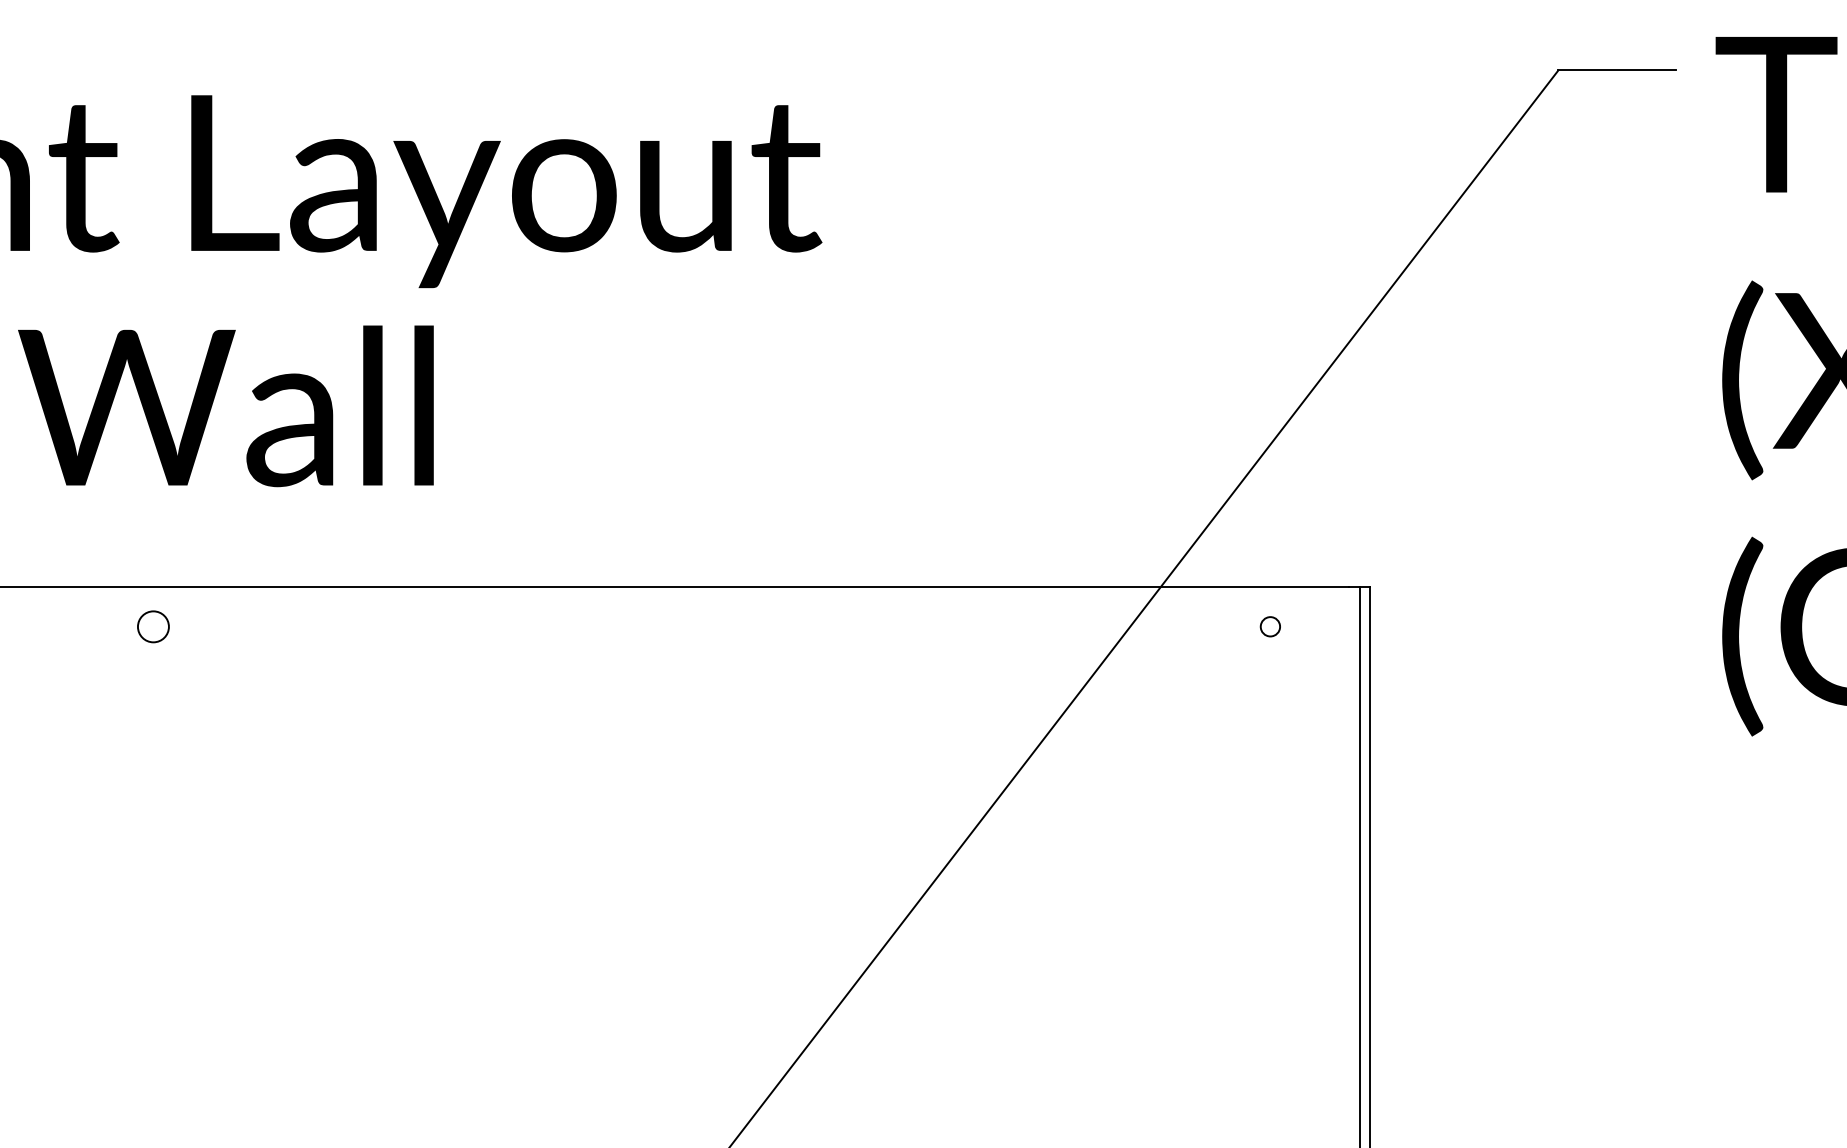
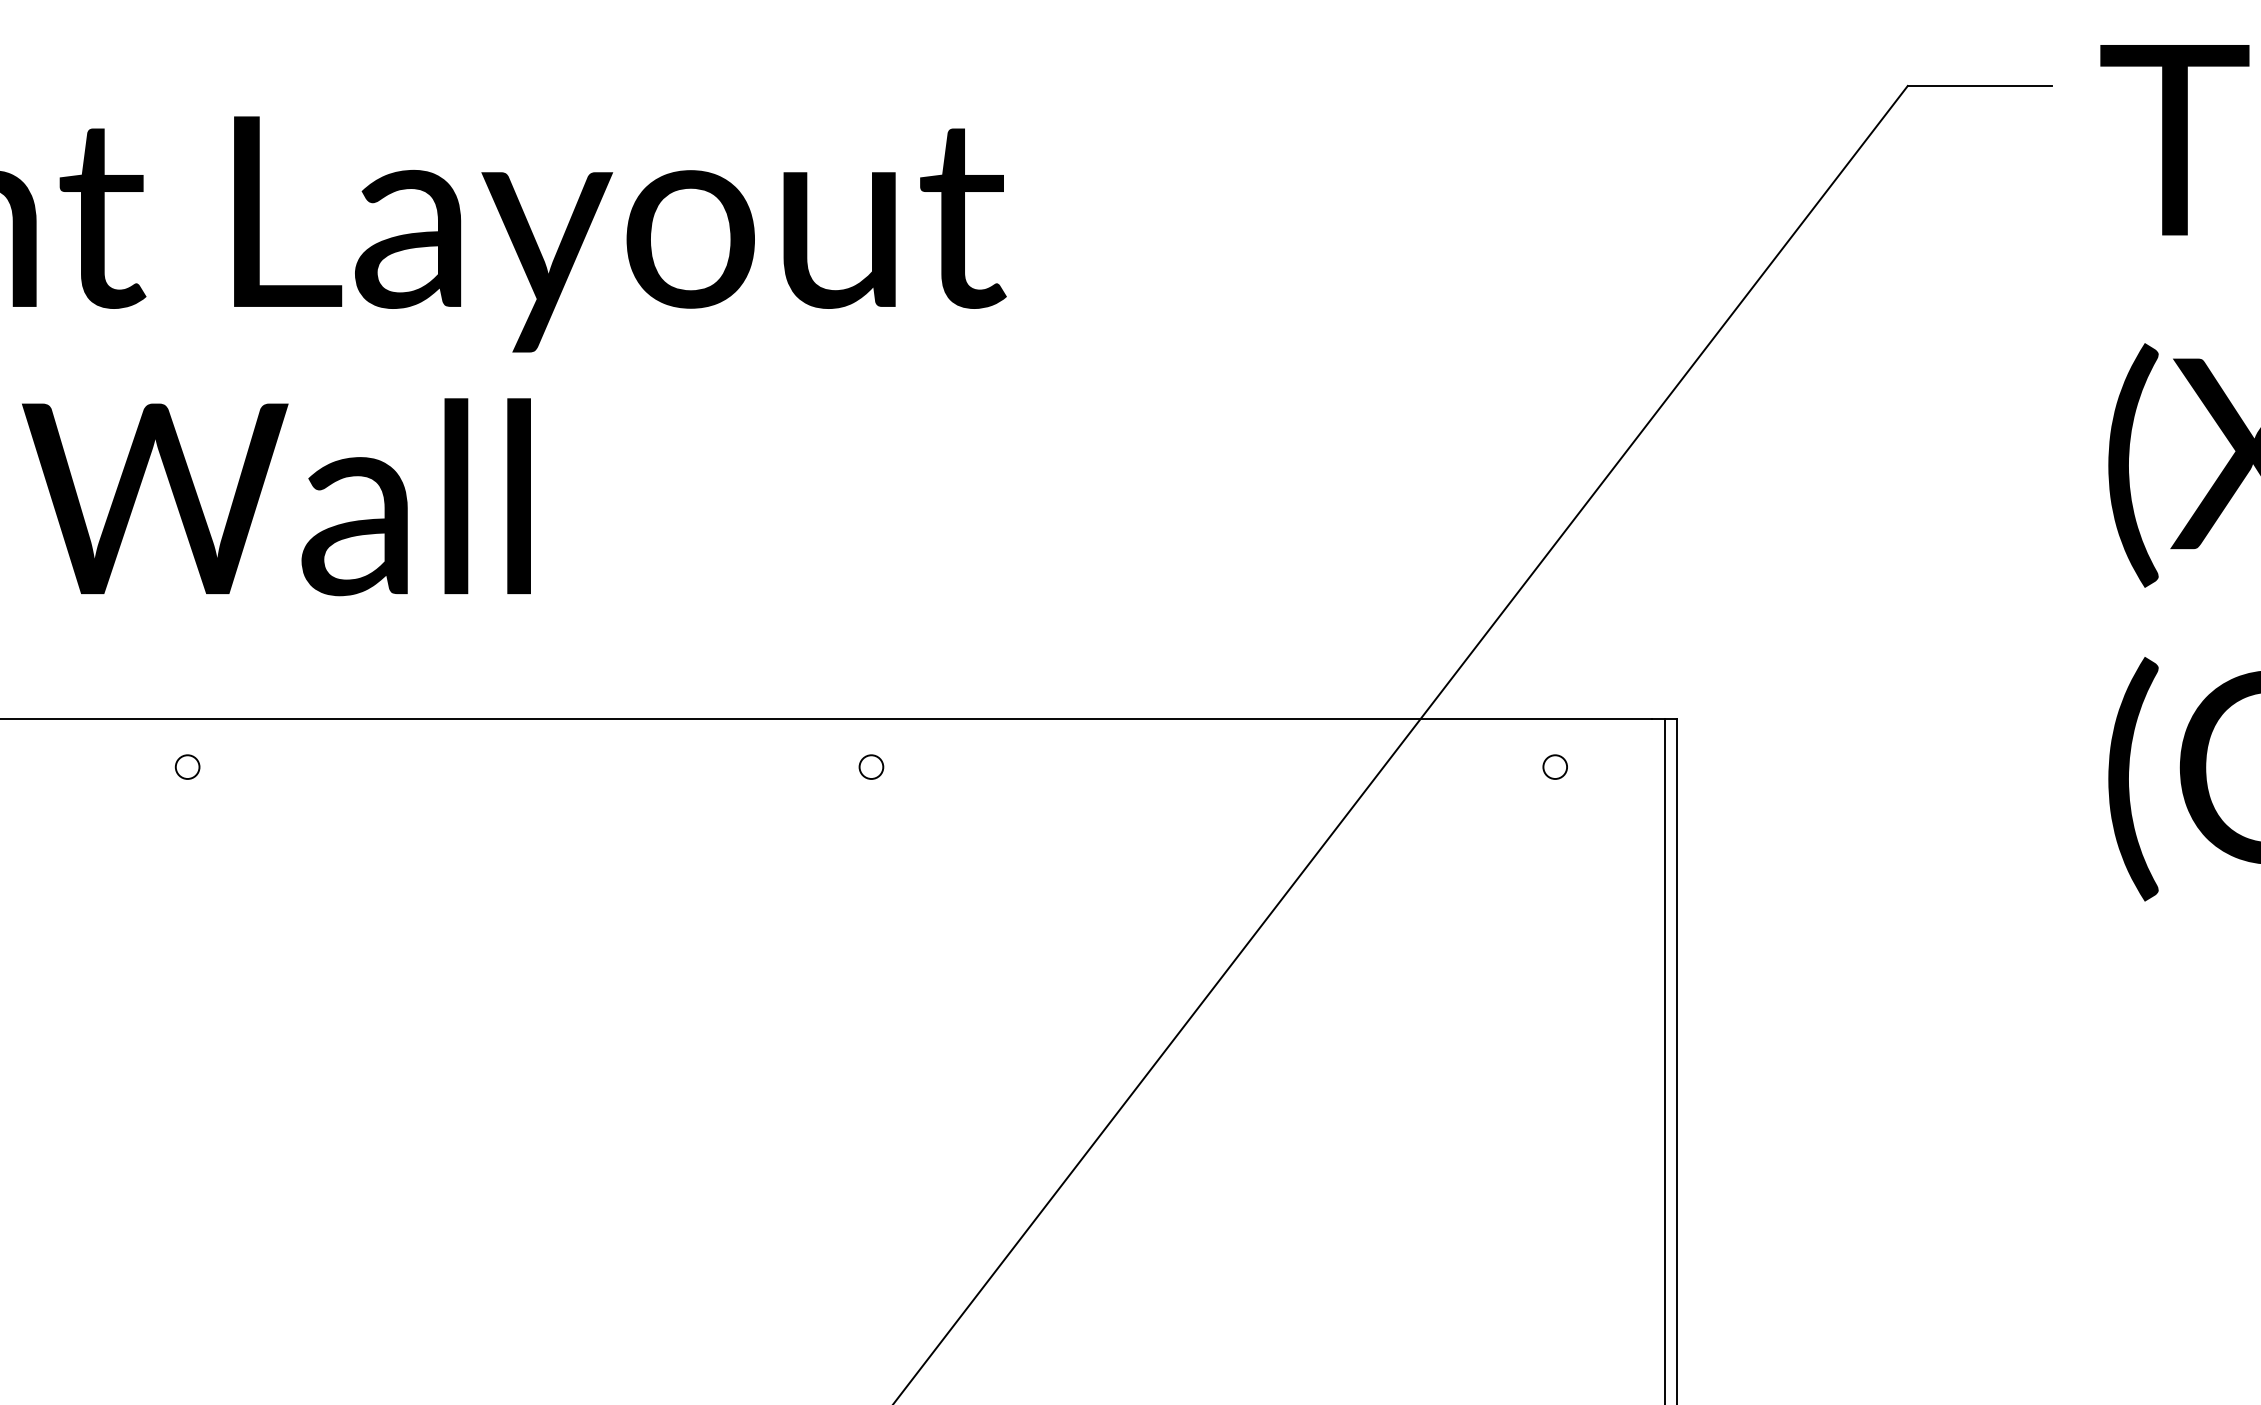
circle: (153, 626) -> (187, 766), size x0.62
circle: (711, 626) -> (871, 766), added

